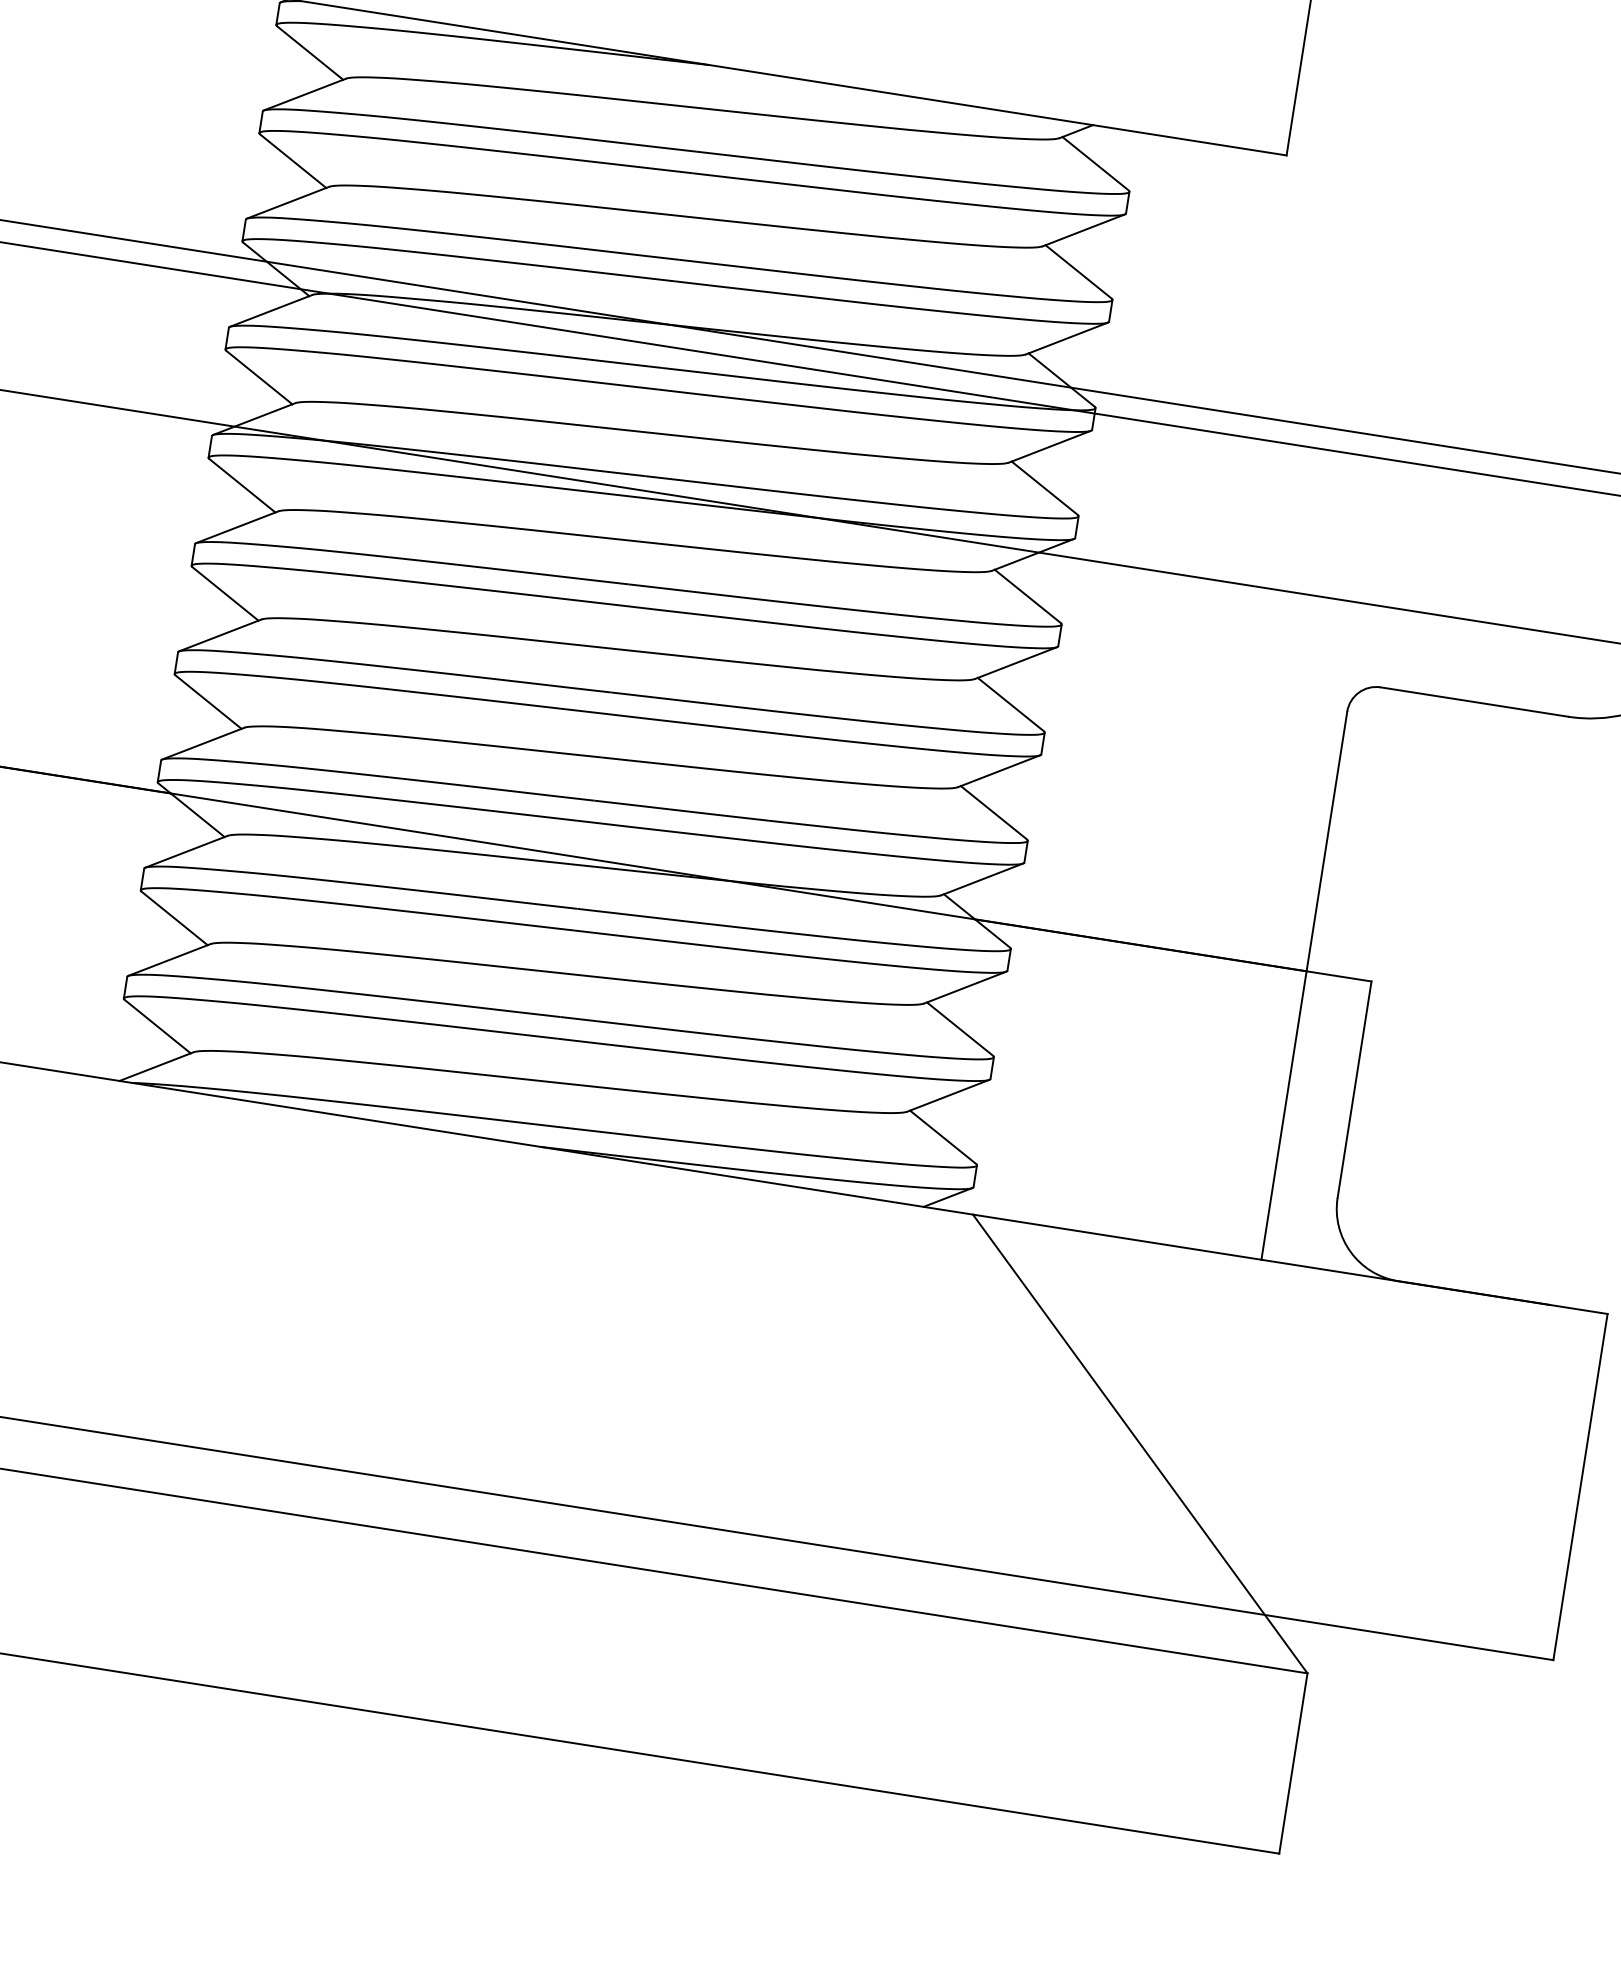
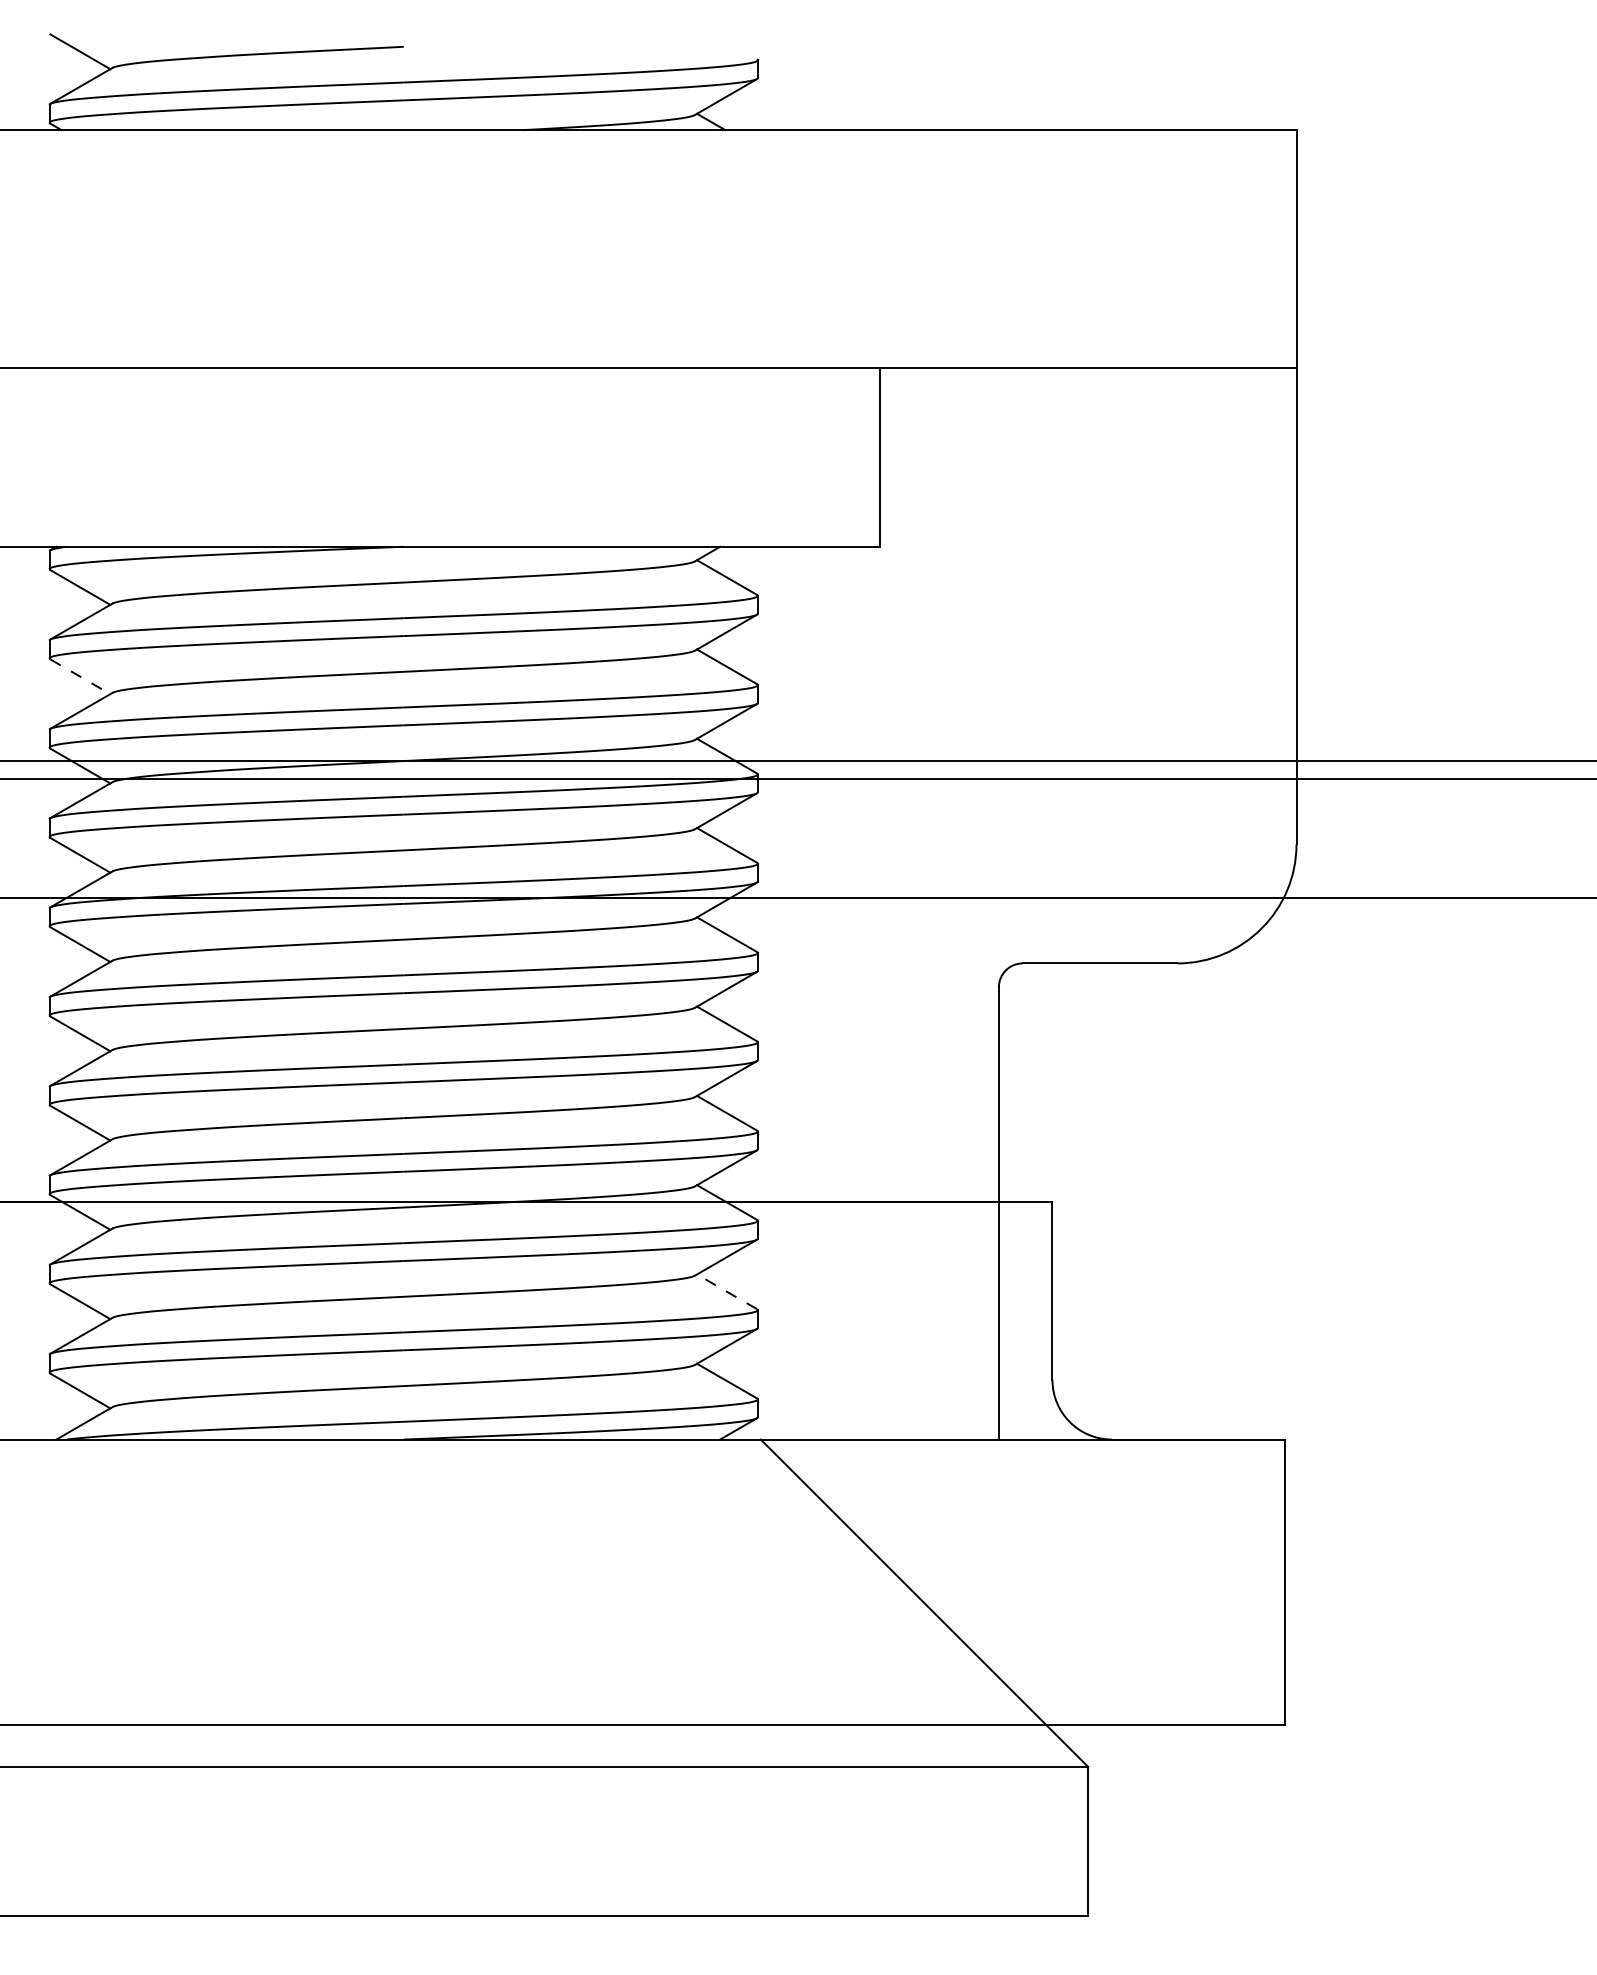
line: (293, 160) -> (80, 676), solid -> dashed
line: (960, 1028) -> (727, 1291), solid -> dashed

